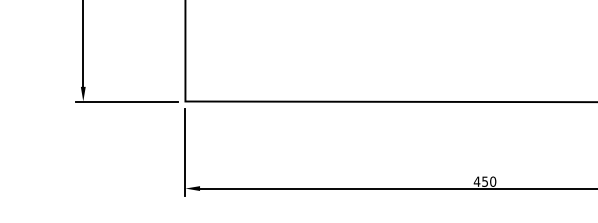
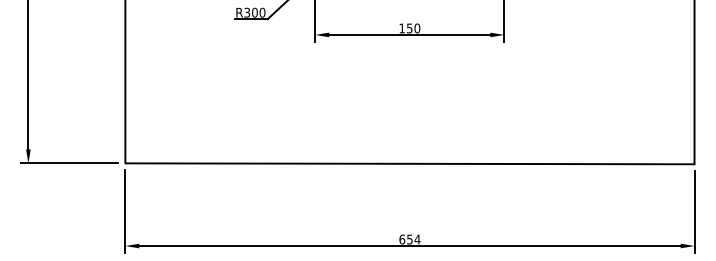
text: (484, 181) -> (409, 239), 450 -> 654

